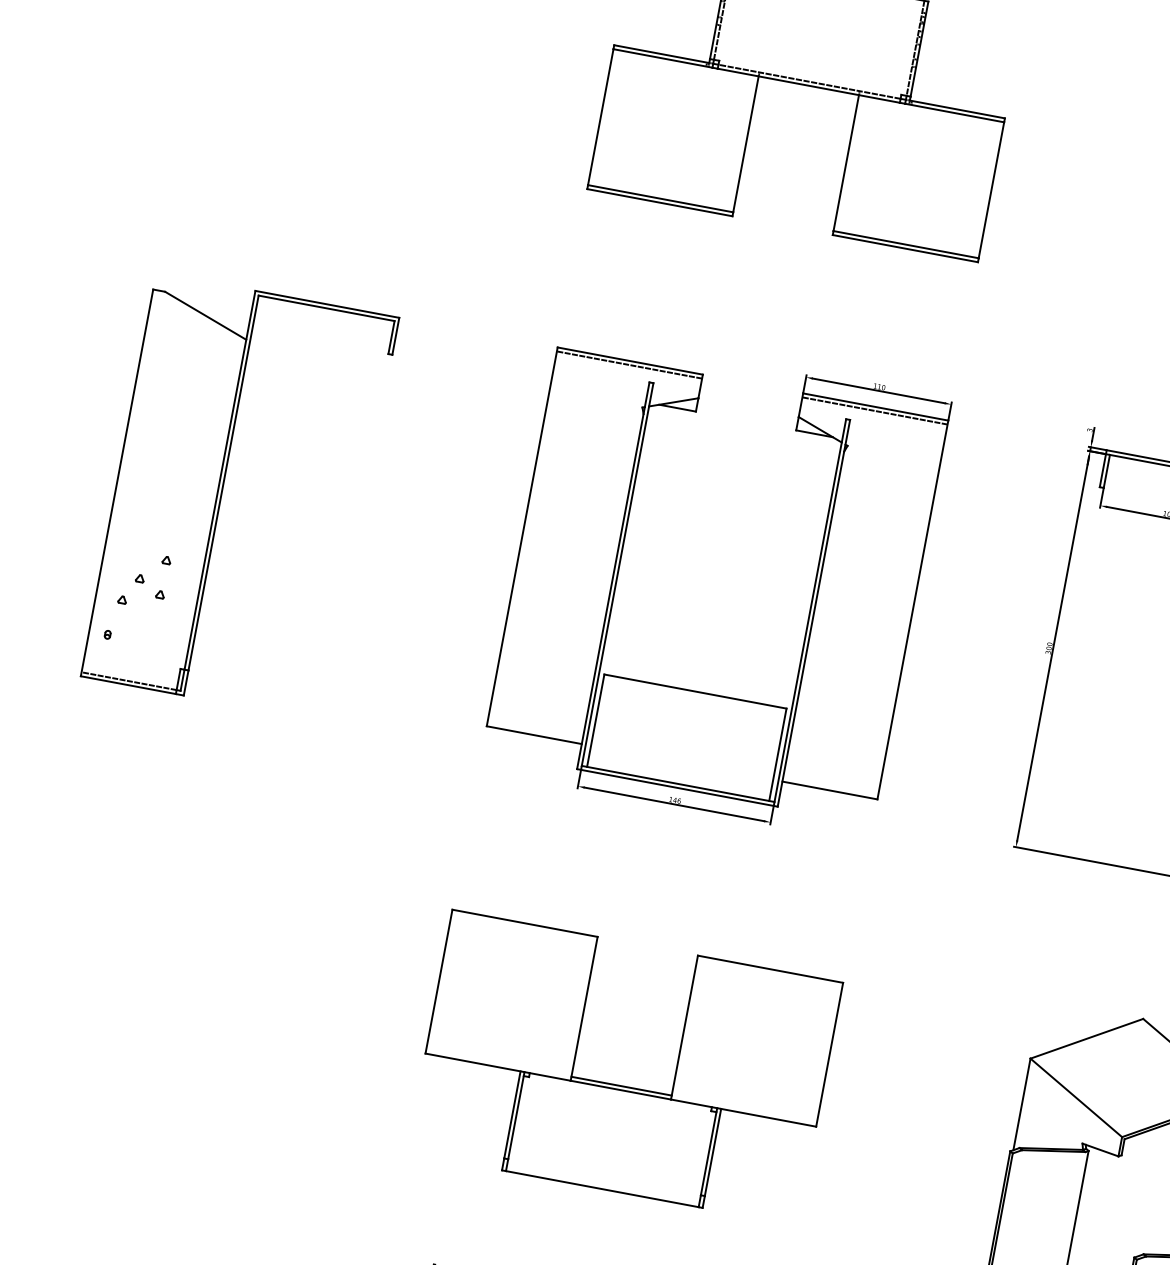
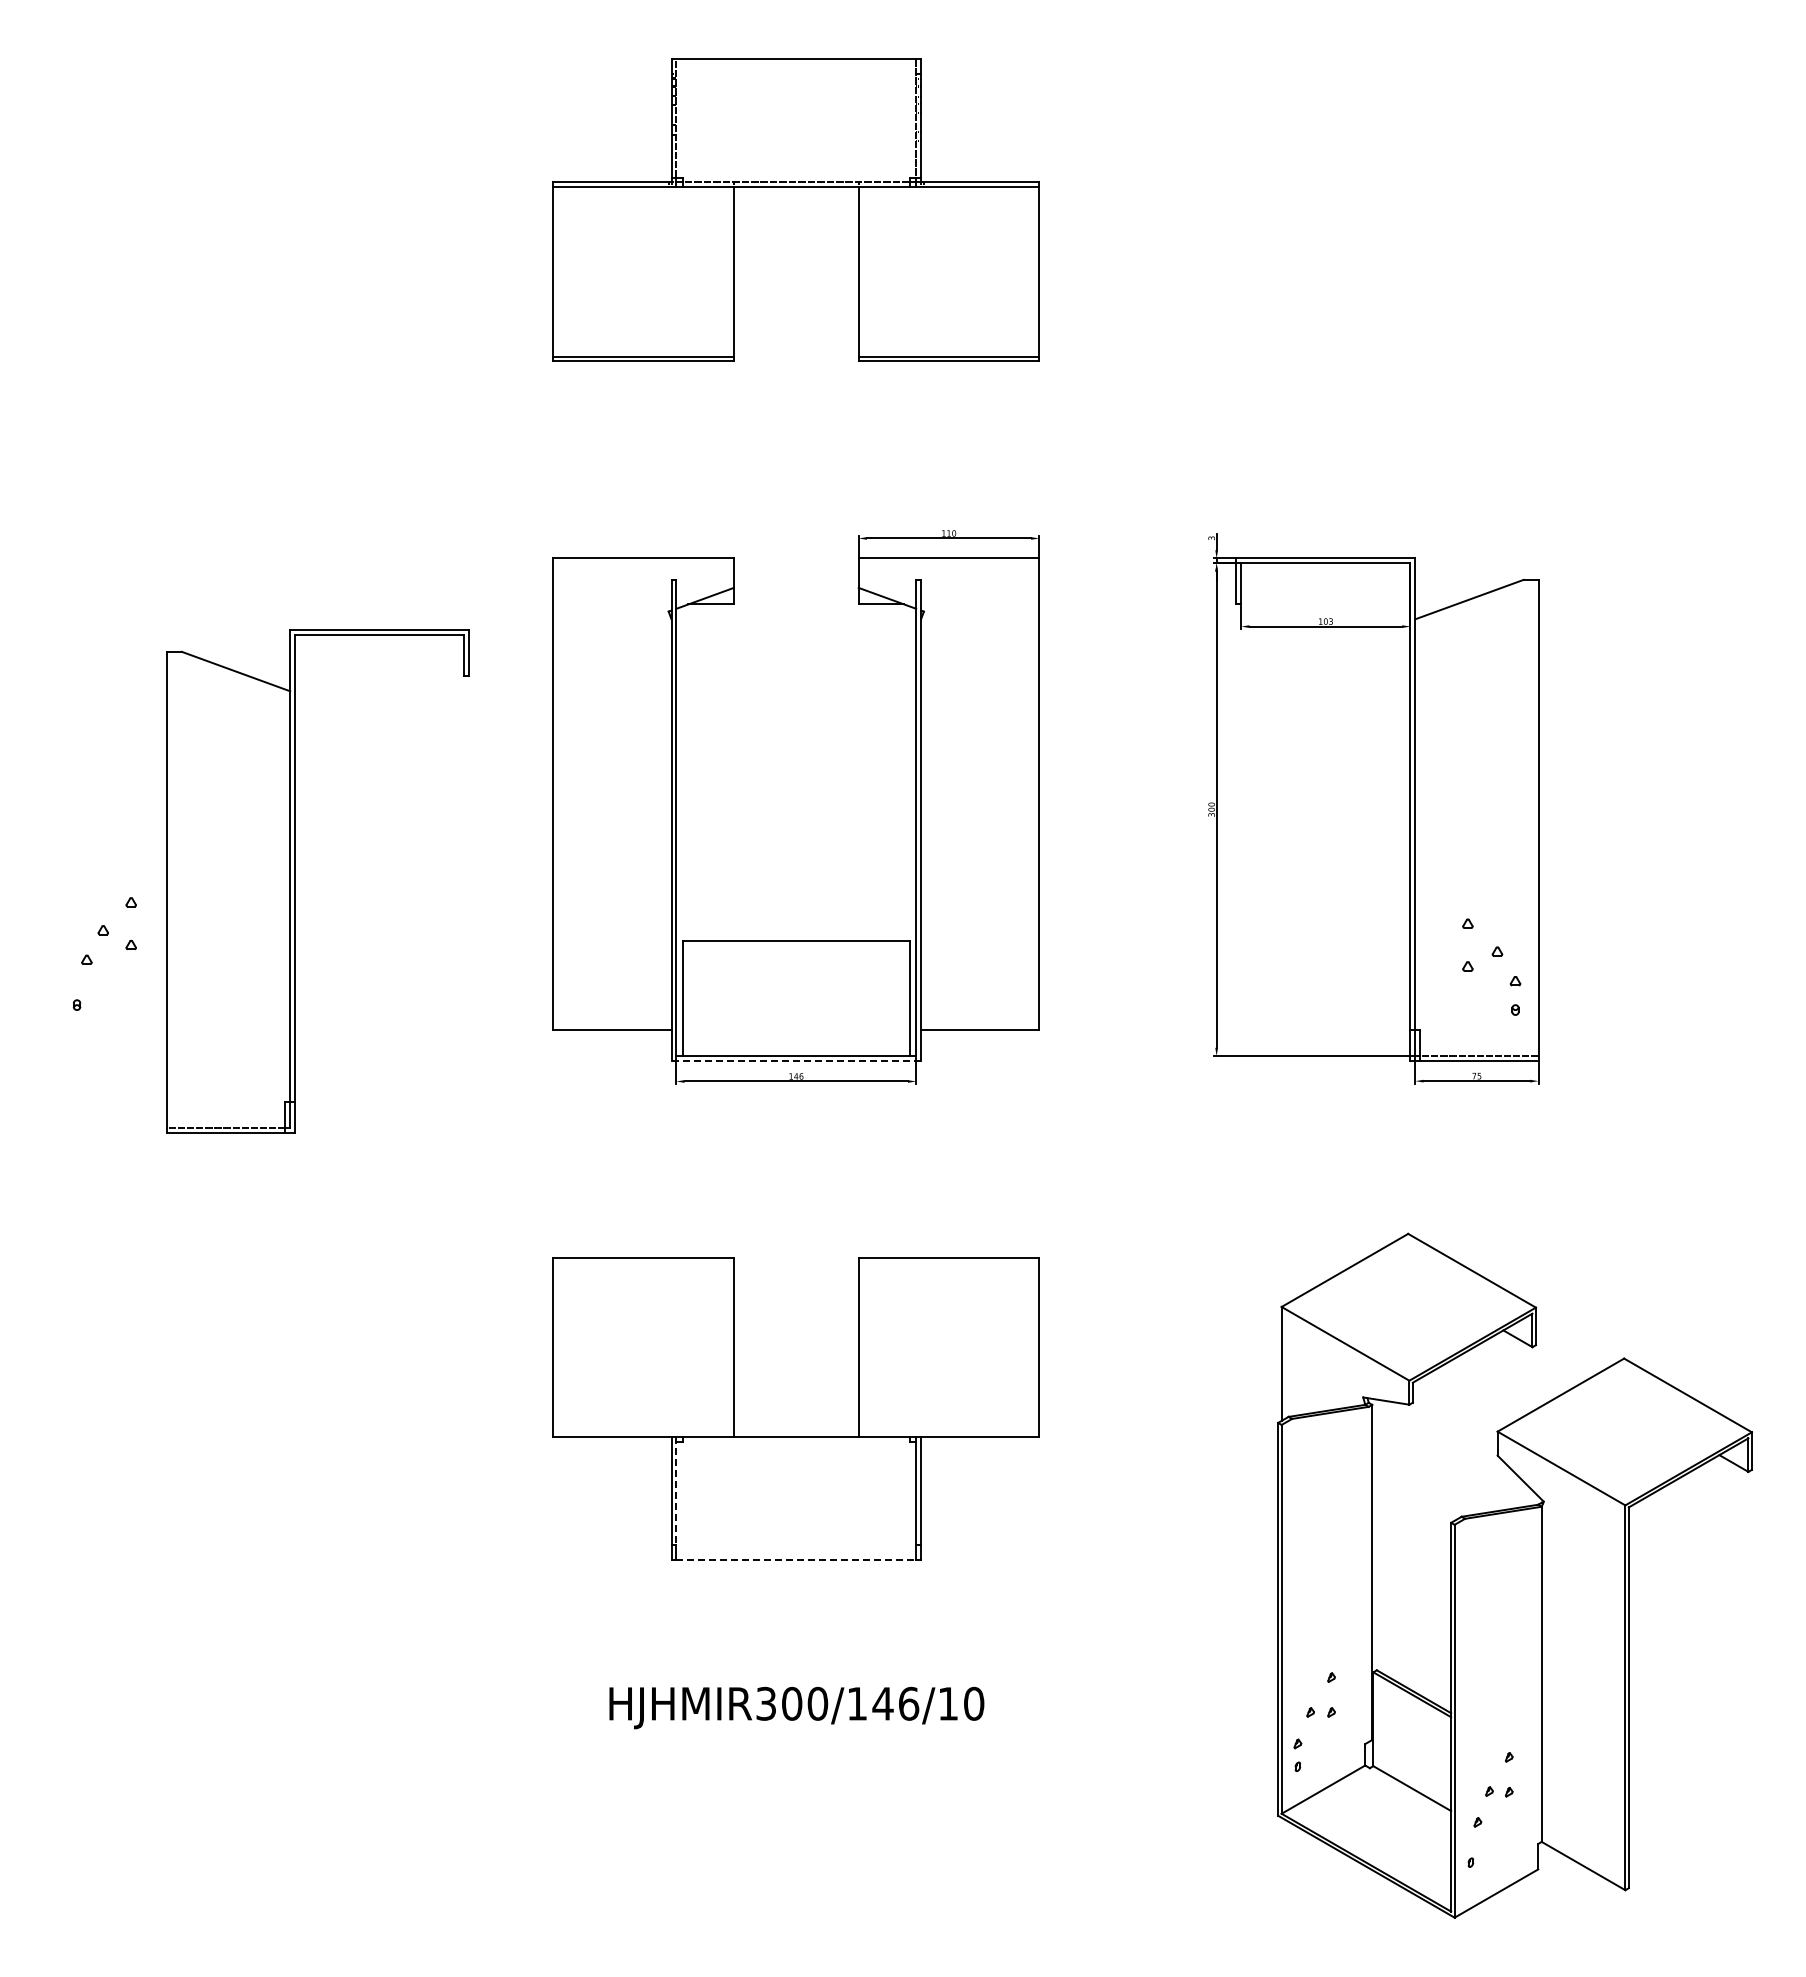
line: (629, 365) -> (643, 563), removed
line: (874, 410) -> (948, 563), removed
part: (221, 493) -> (295, 881), moved
line: (677, 787) -> (796, 1060), solid -> dashed
line: (620, 1086) -> (795, 1432), removed
line: (516, 1115) -> (676, 1491), solid -> dashed
line: (602, 1189) -> (796, 1560), solid -> dashed

